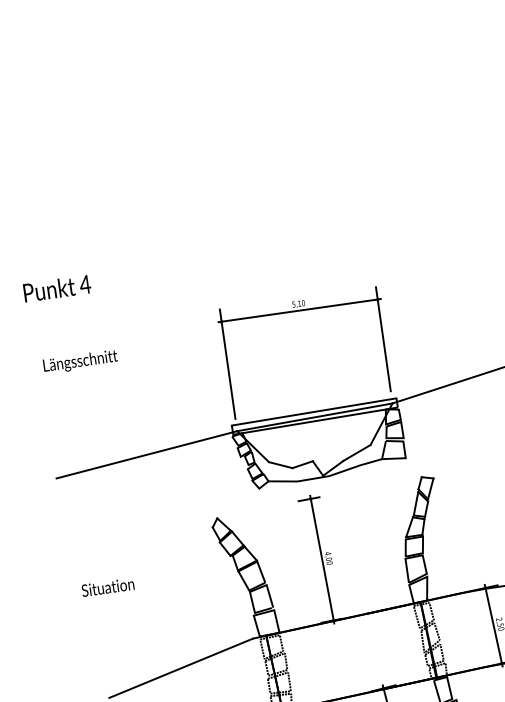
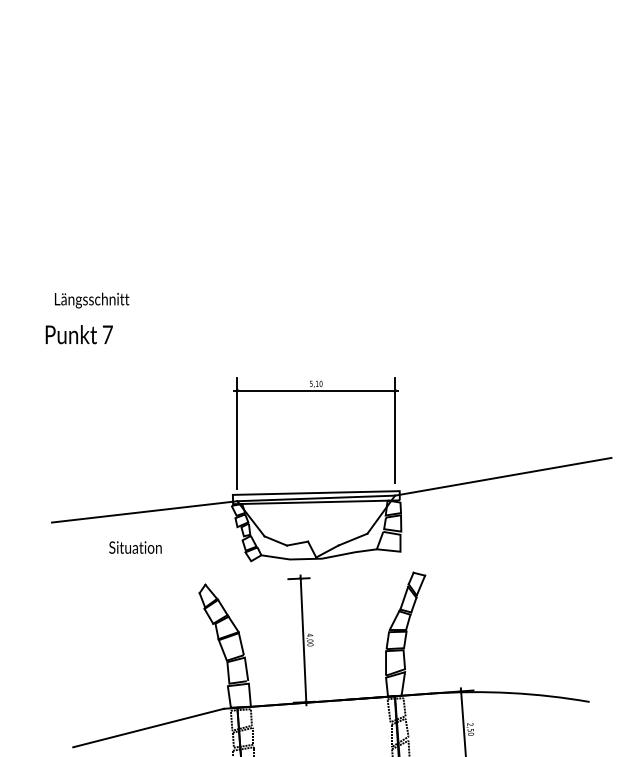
text: (85, 284) -> (107, 334), 4 -> 7
text: (80, 361) -> (92, 300), moved
text: (107, 587) -> (135, 547), moved

